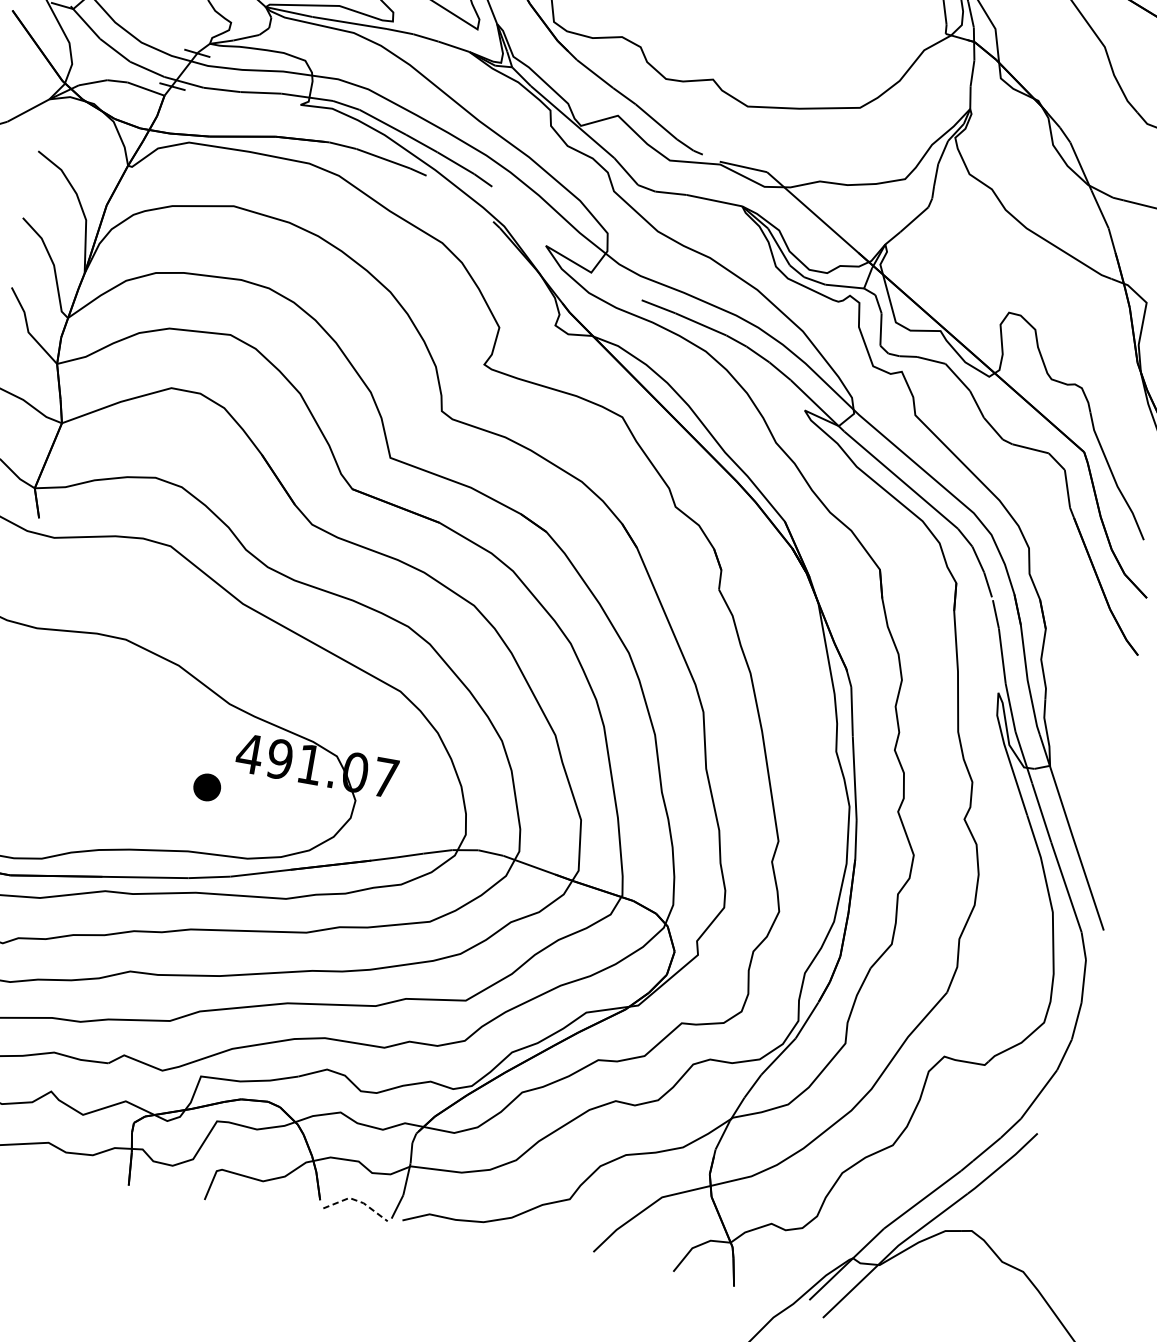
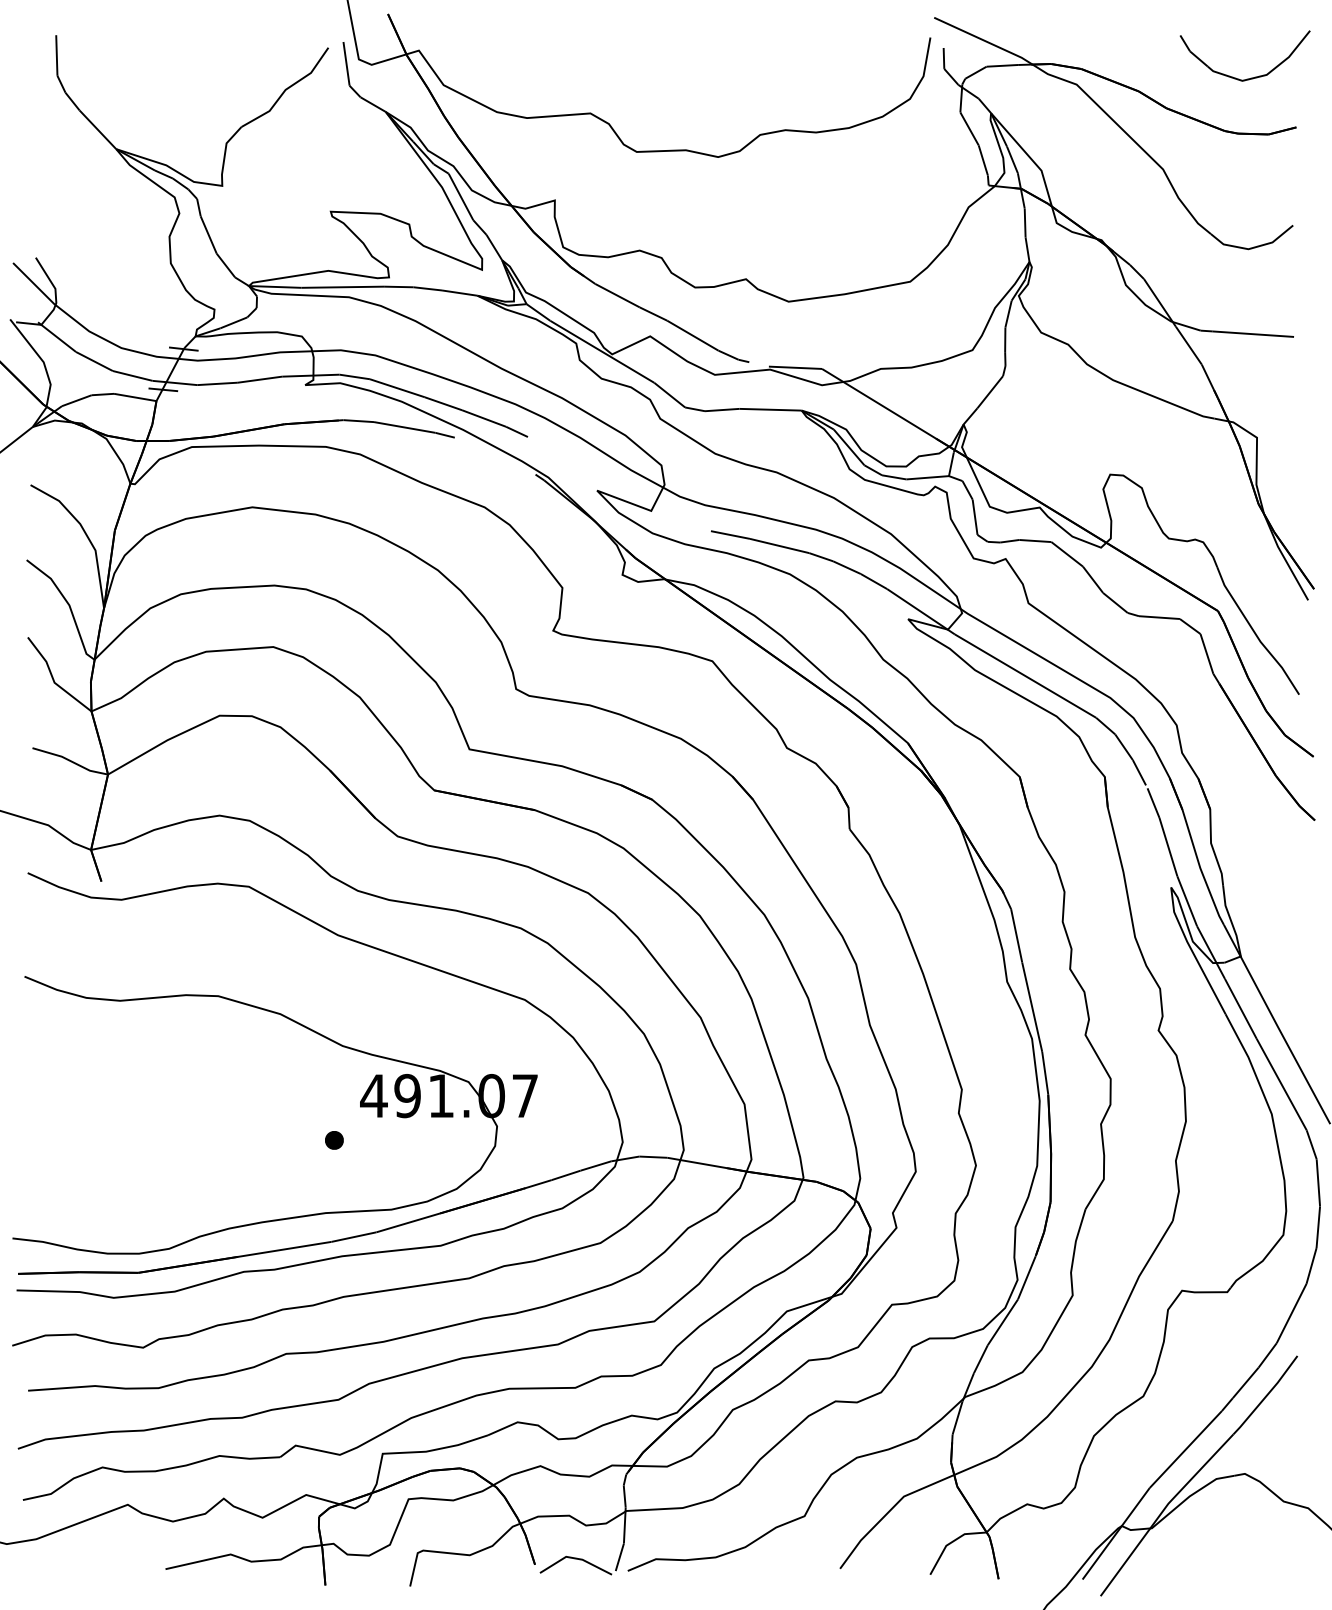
part: (207, 787) -> (334, 1140), size x0.62
line: (357, 1200) -> (575, 1558), dashed -> solid

